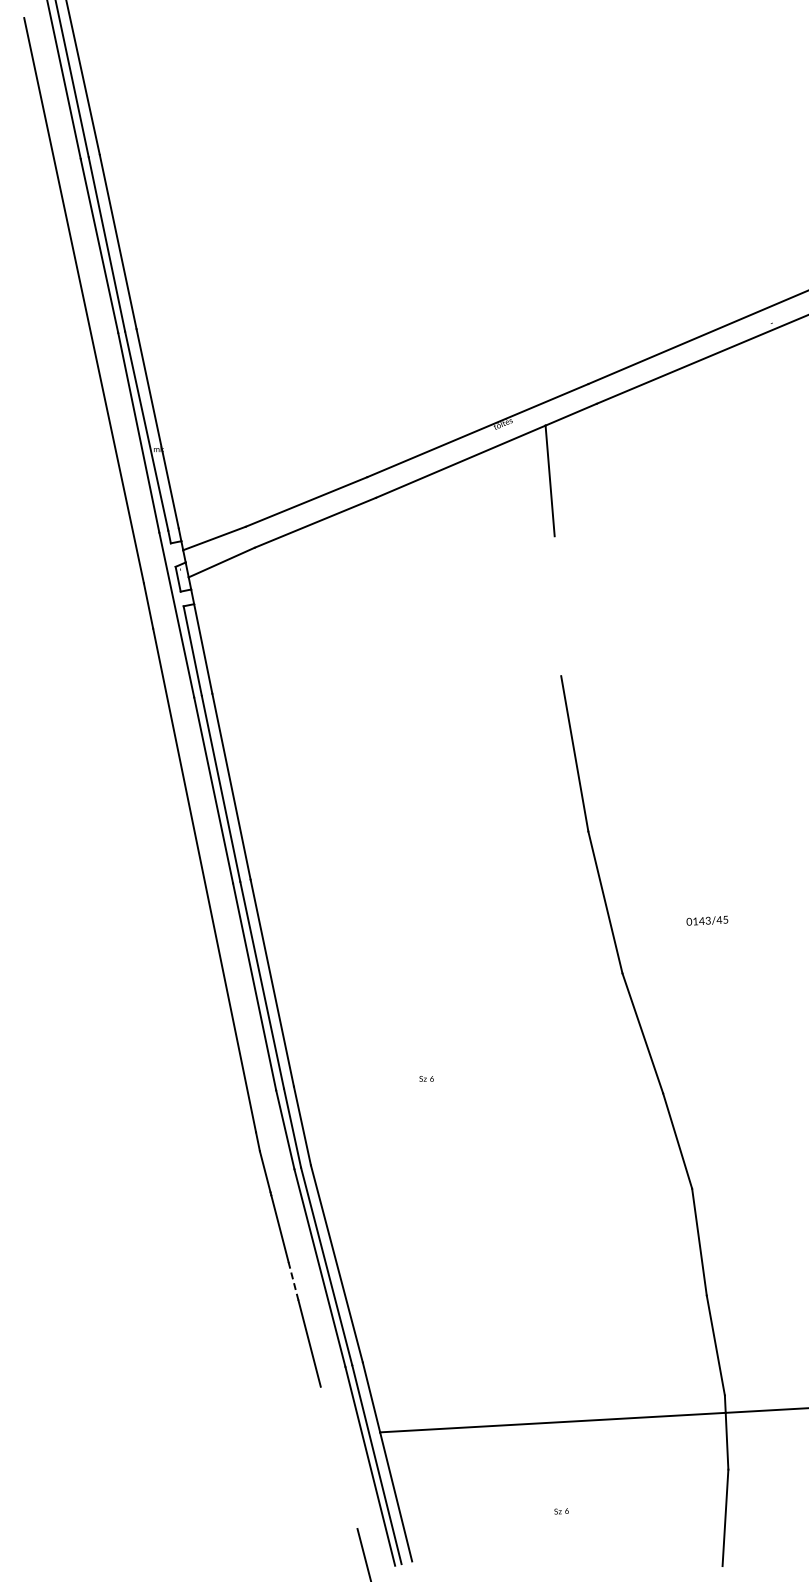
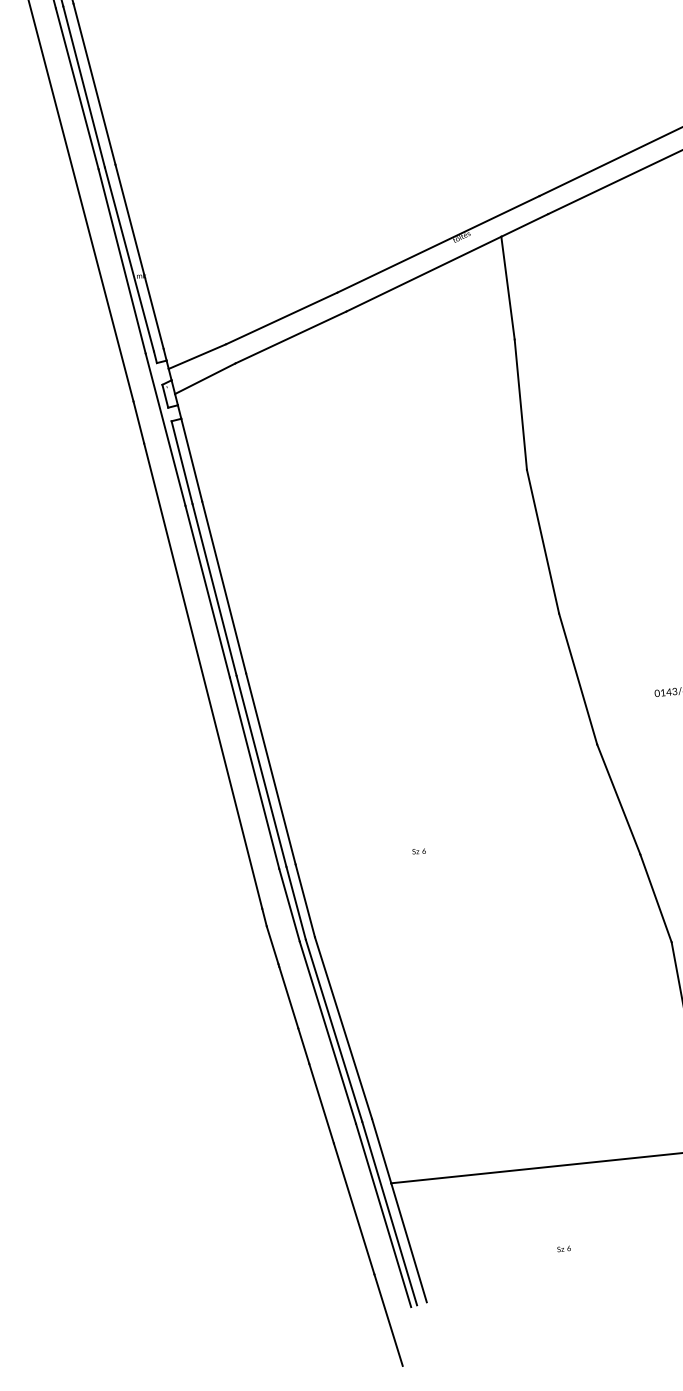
line: (557, 606) -> (520, 404), added
line: (293, 1281) -> (303, 1046), dashed -> solid
line: (338, 1457) -> (353, 1208), added

